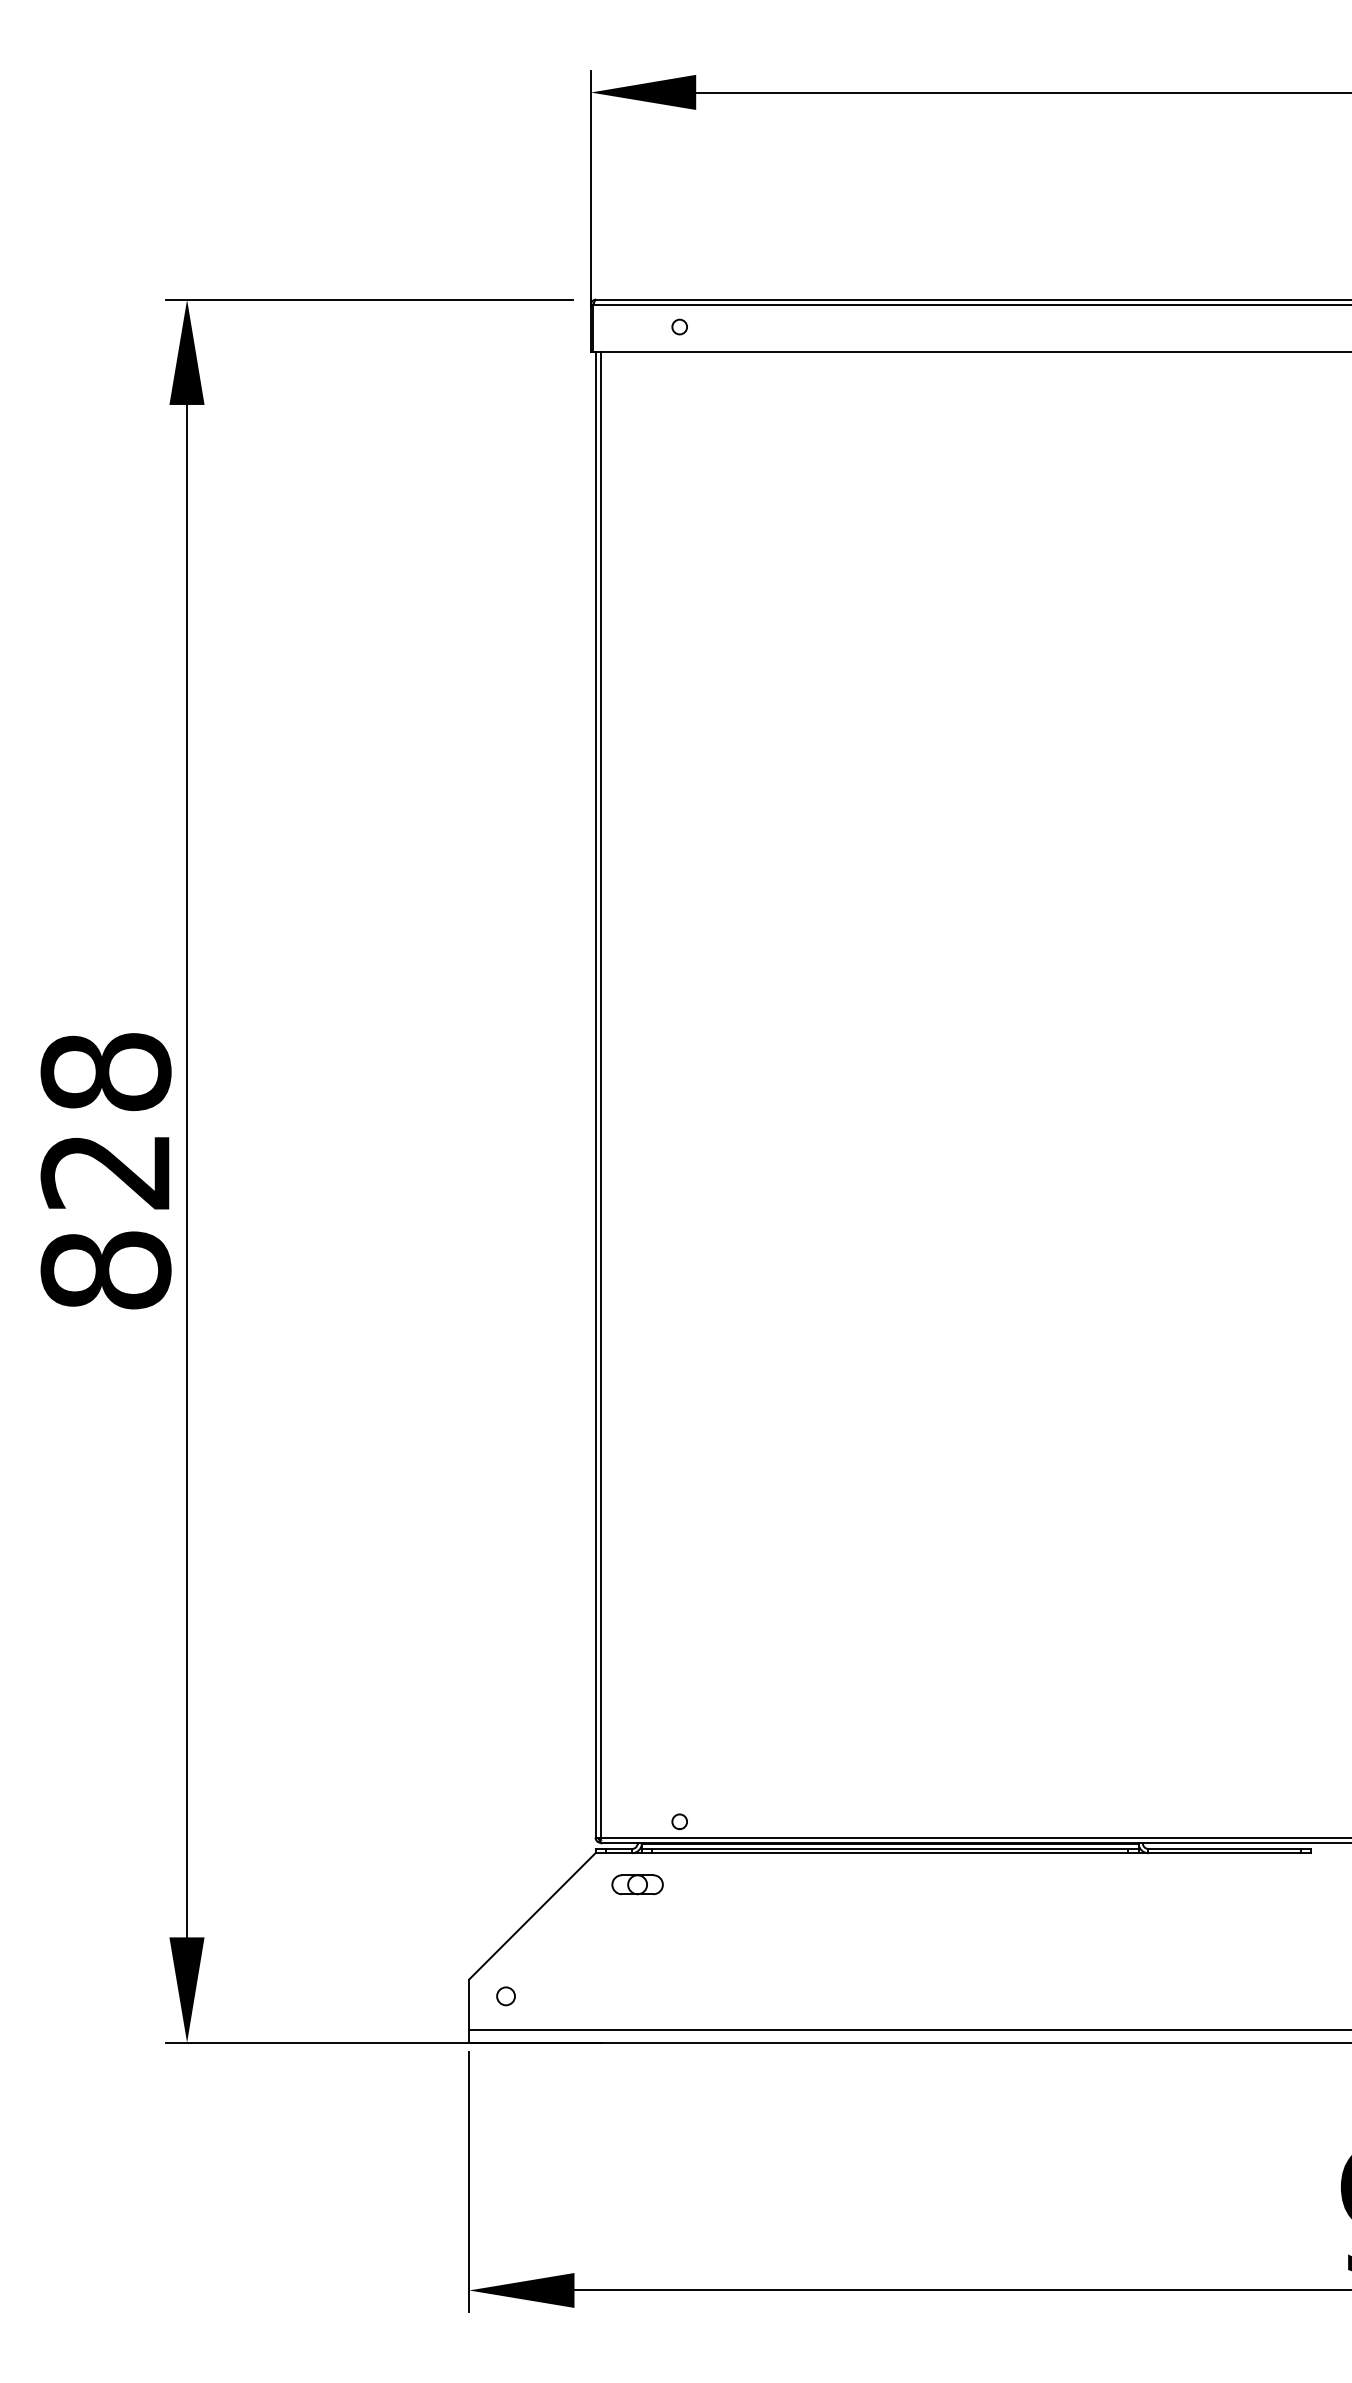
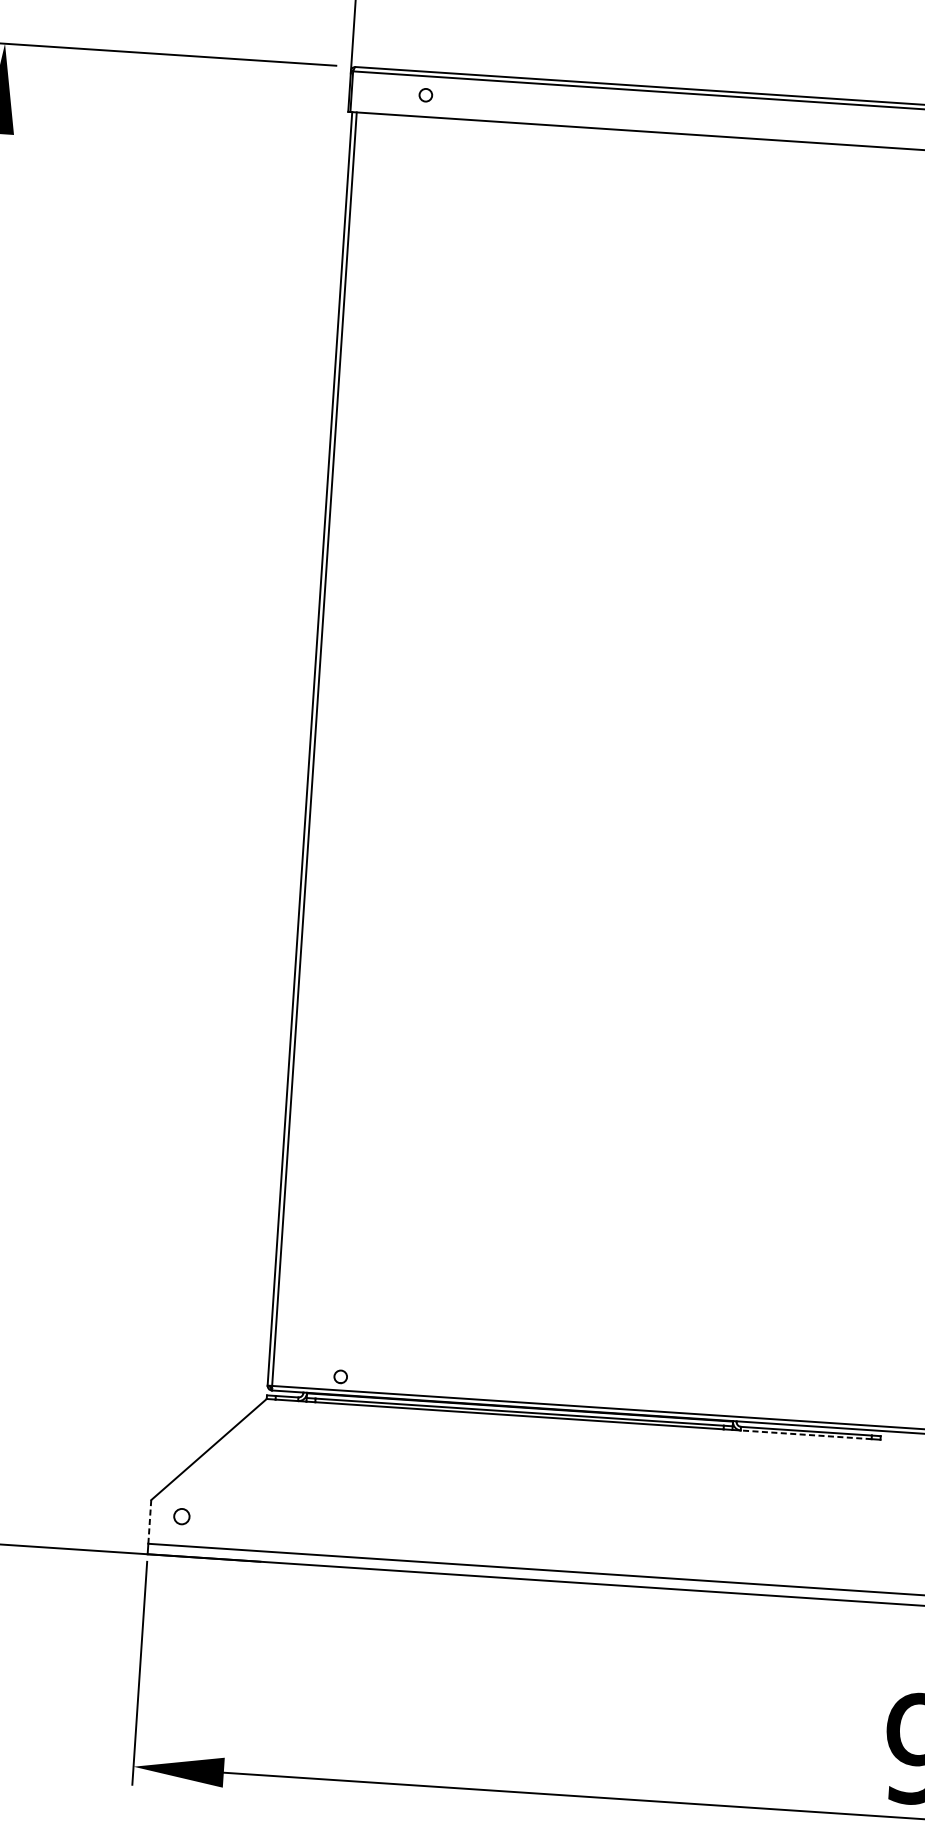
line: (1224, 1853) -> (806, 1435), solid -> dashed
part: (637, 1884) -> (300, 1428), removed
line: (469, 2005) -> (150, 1522), solid -> dashed

